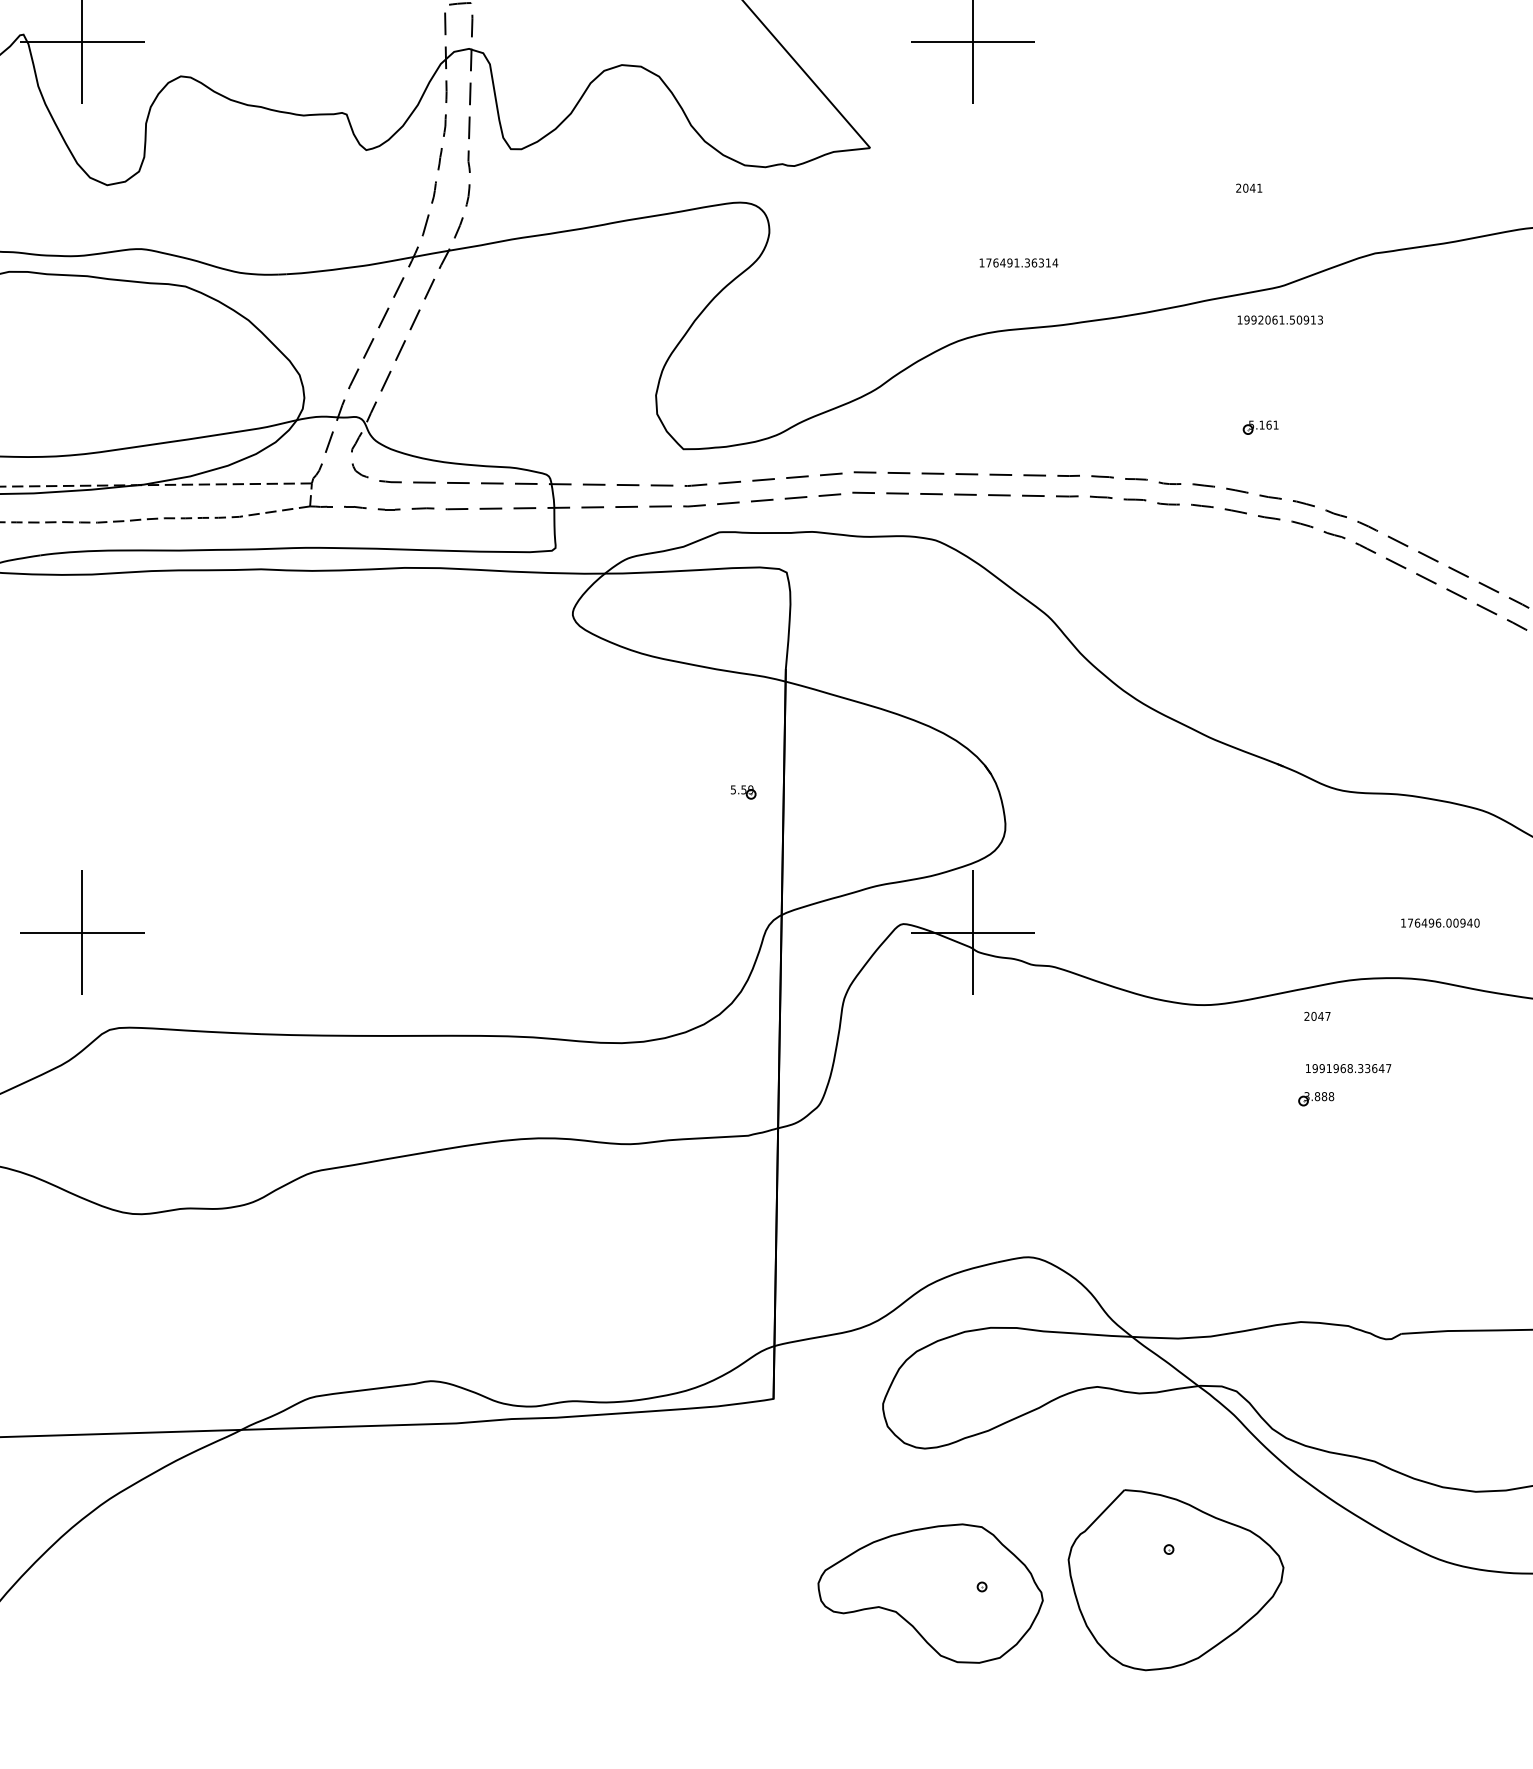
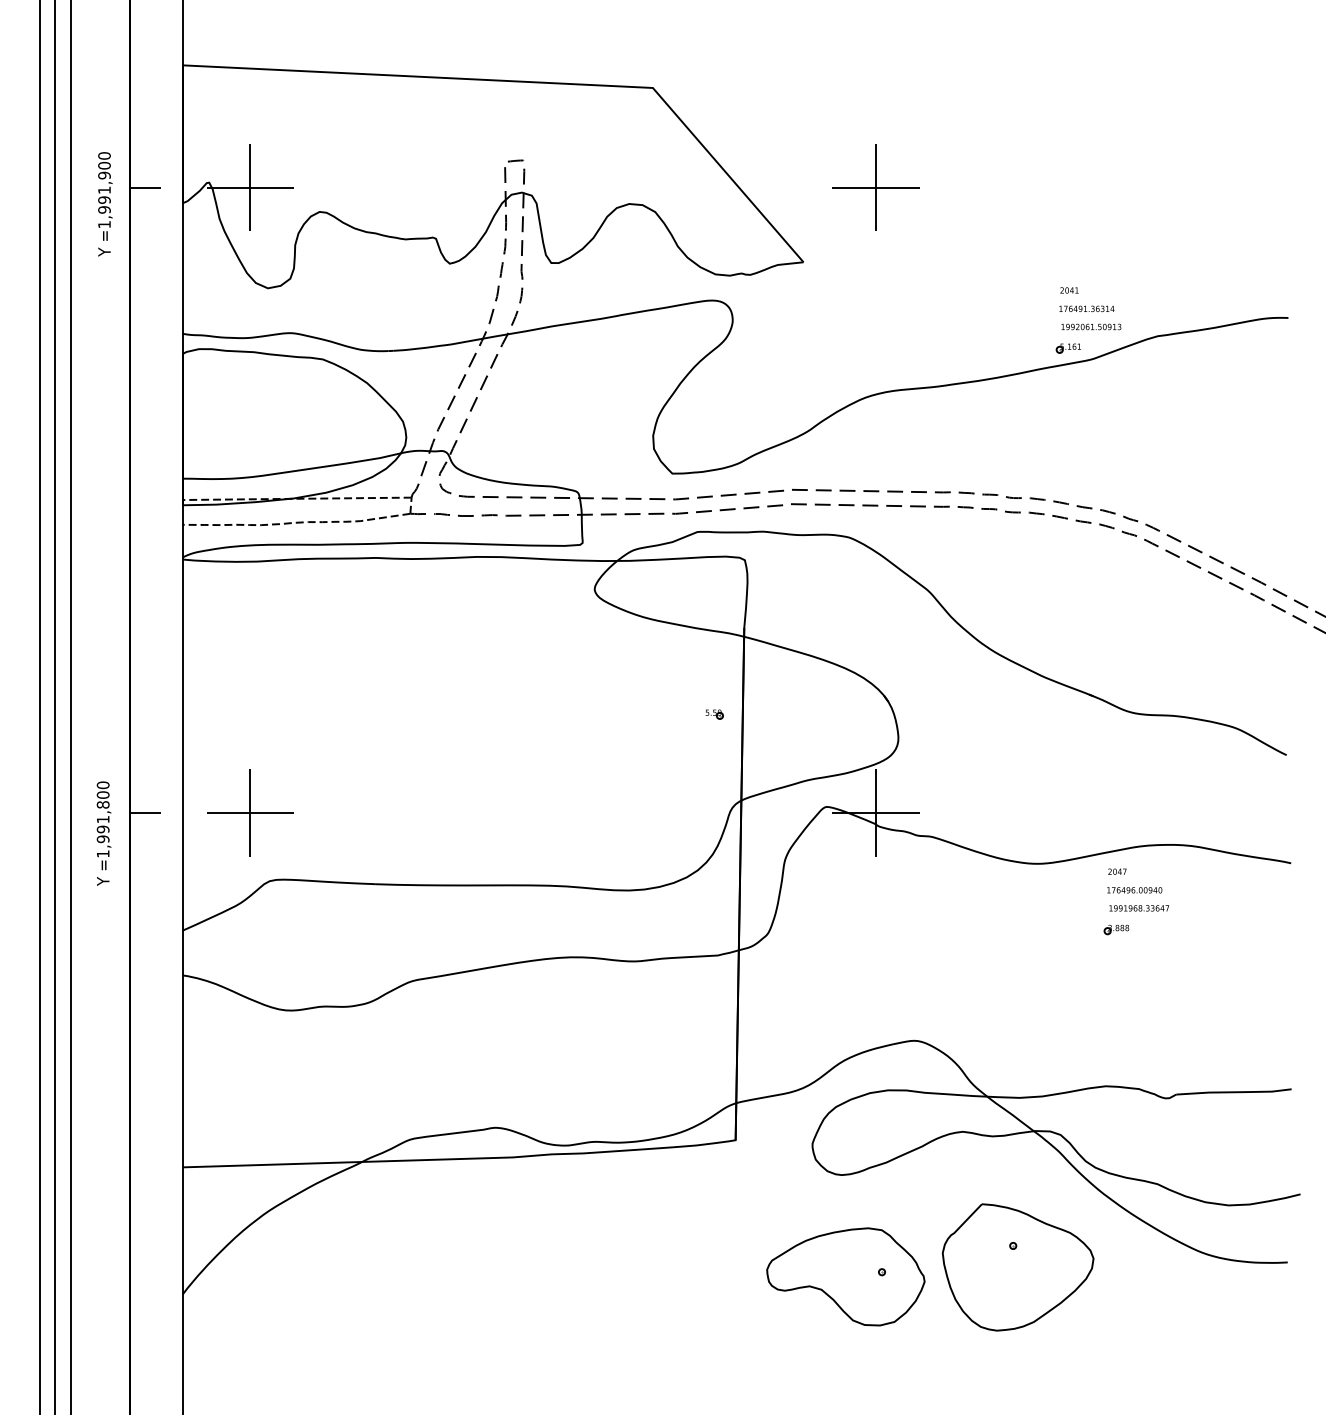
text: (1018, 262) -> (1086, 308), moved
text: (1280, 319) -> (1091, 326), moved
part: (1259, 427) -> (1067, 348), moved
text: (1440, 923) -> (1134, 890), moved

